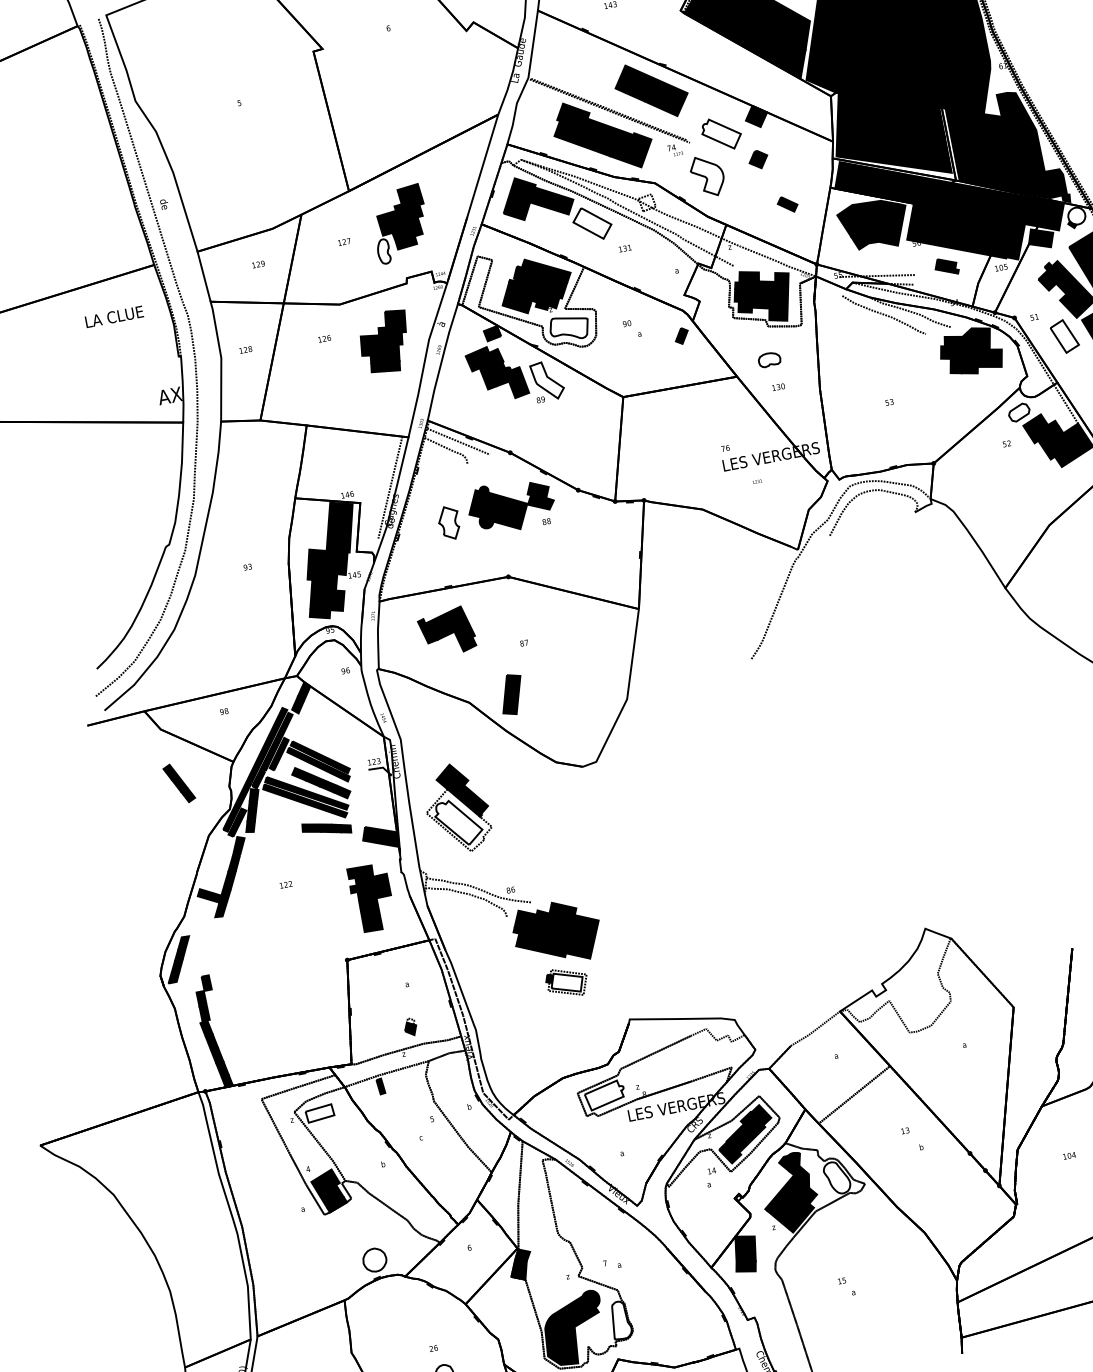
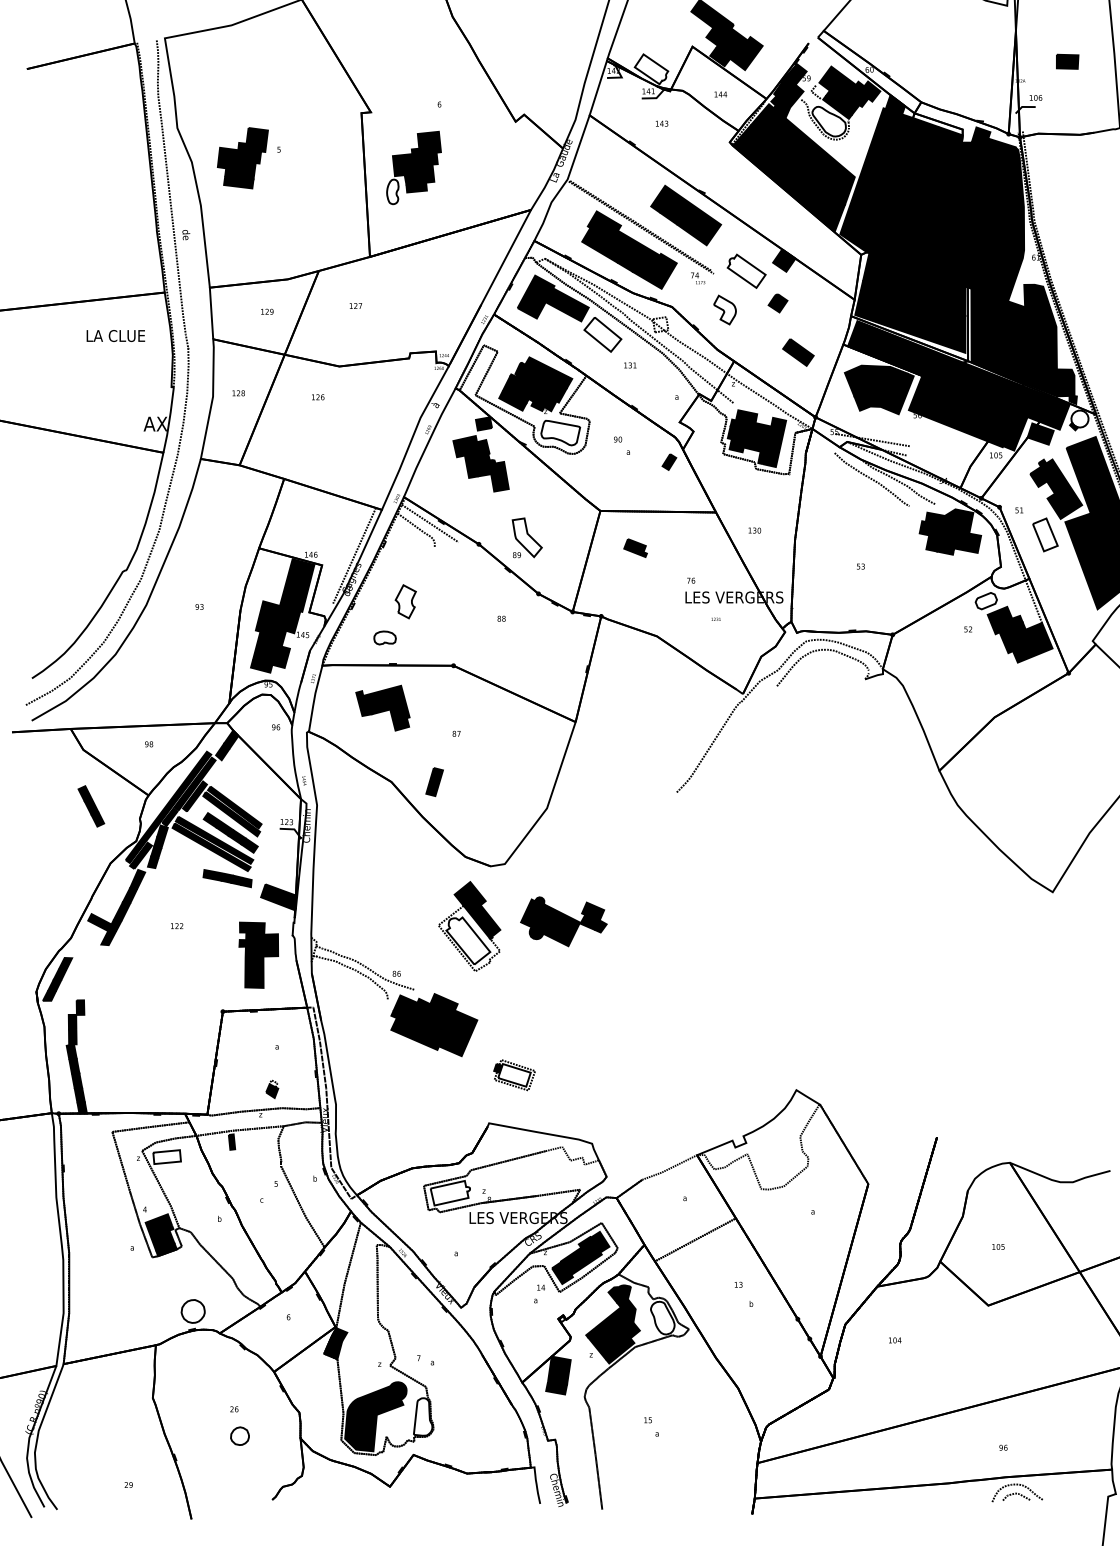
part: (707, 175) -> (724, 309), size x0.7
part: (787, 205) -> (797, 353), size x1.6
part: (399, 223) -> (413, 167), moved
part: (946, 266) -> (635, 547), moved
part: (384, 342) -> (242, 158), moved
part: (768, 359) -> (384, 637), moved
part: (546, 380) -> (526, 537), moved
part: (510, 505) -> (563, 921), moved
part: (511, 694) -> (434, 781), size x0.7
part: (457, 808) -> (469, 926), moved
part: (567, 982) -> (514, 1075), moved

